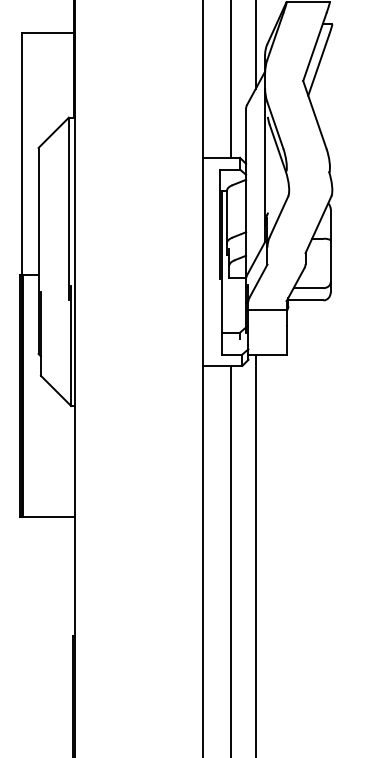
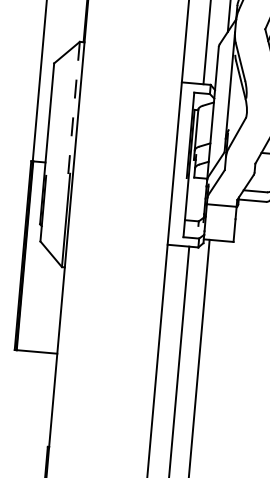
line: (68, 209) -> (73, 113), solid -> dashed

